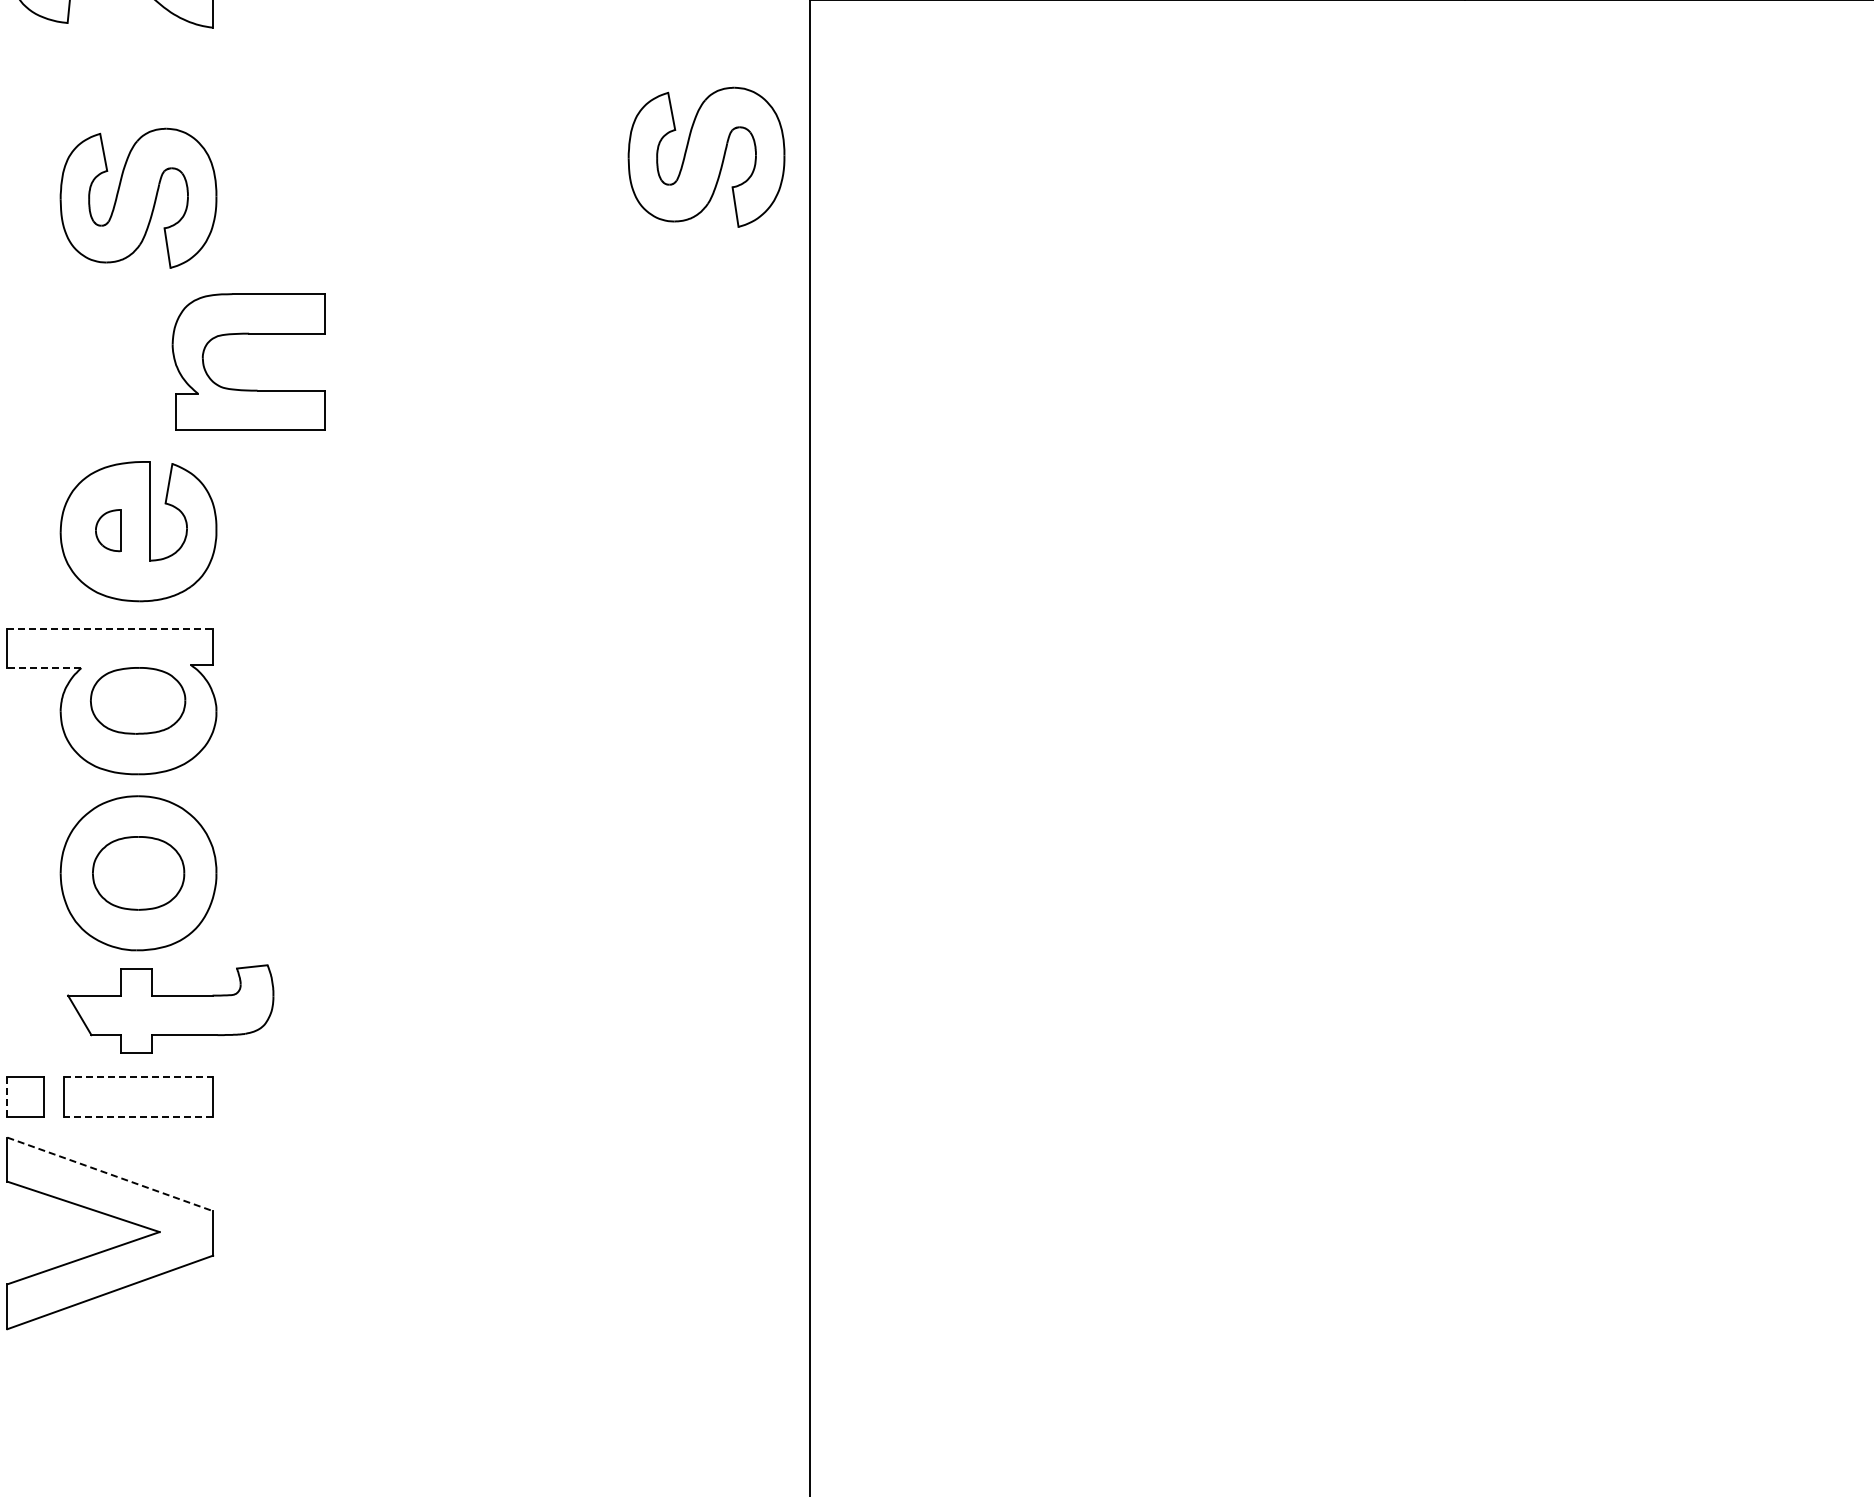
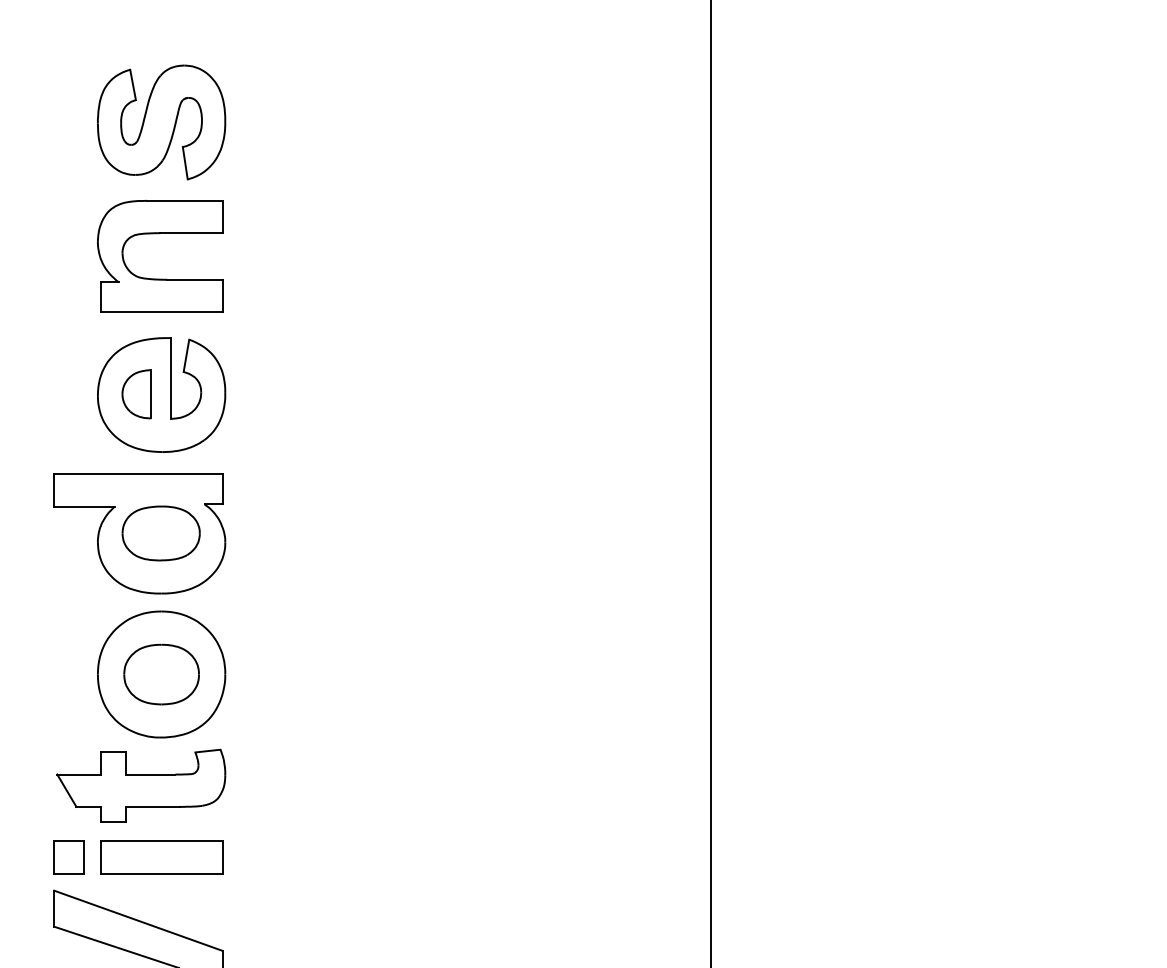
part: (706, 156) -> (626, 88), removed
part: (248, 334) -> (159, 233), moved
part: (107, 530) -> (136, 394), size x1.43
line: (110, 628) -> (138, 474), dashed -> solid
line: (44, 668) -> (84, 507), dashed -> solid
part: (170, 1008) -> (141, 785), moved
line: (138, 1077) -> (161, 841), dashed -> solid
line: (7, 1096) -> (54, 857), dashed -> solid
line: (138, 1116) -> (161, 873), dashed -> solid
line: (110, 1174) -> (138, 920), dashed -> solid

